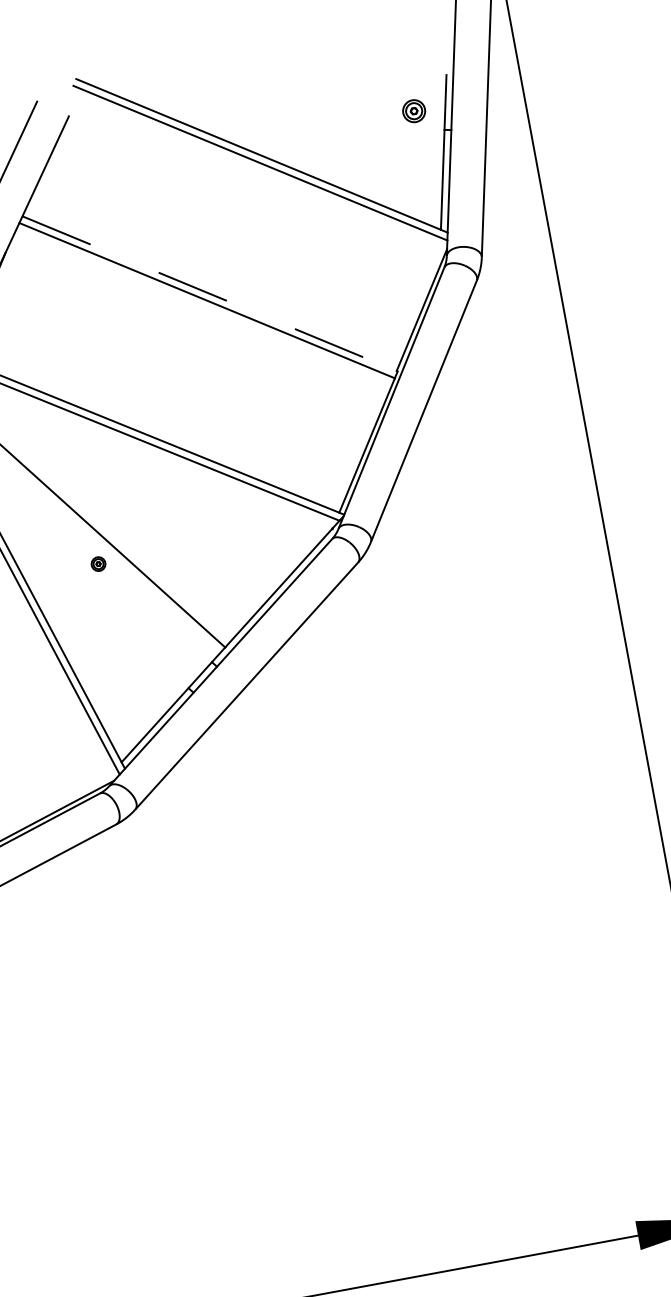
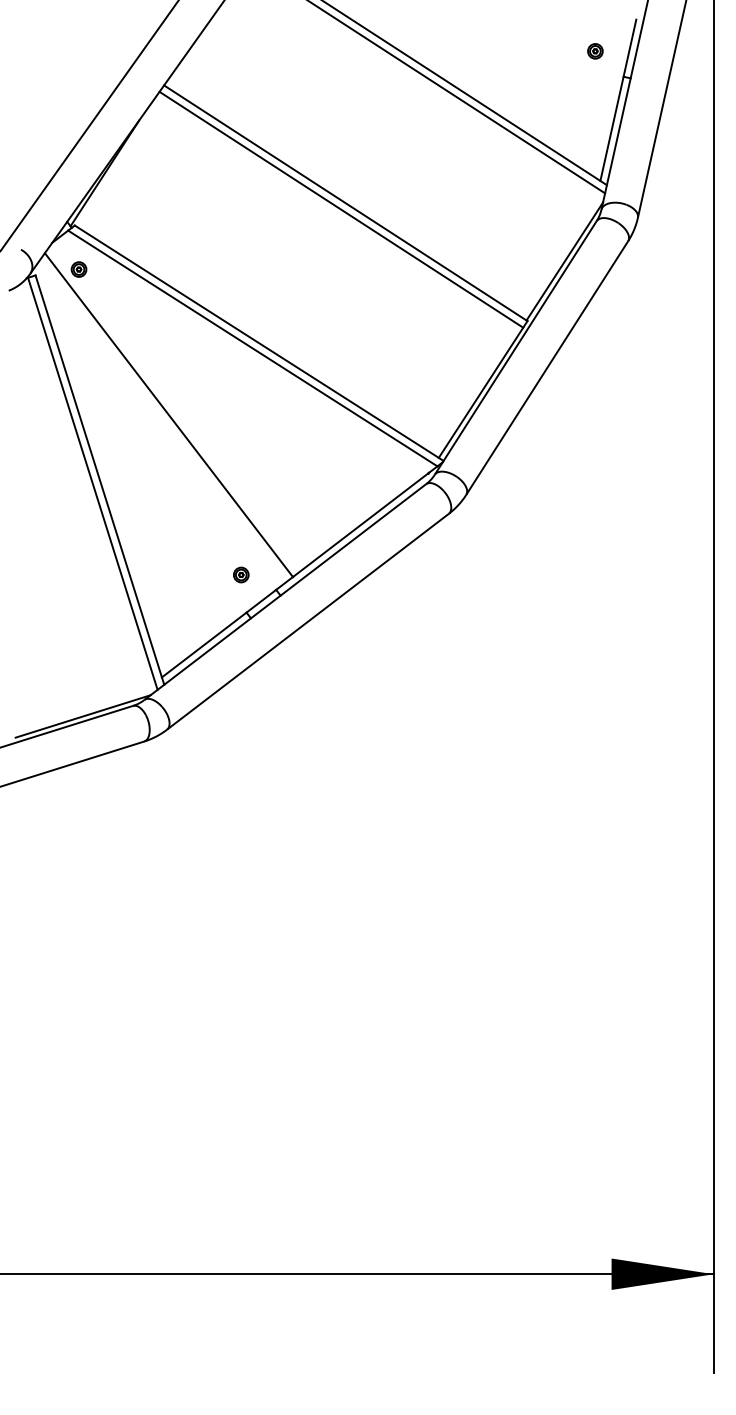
part: (414, 111) -> (595, 51), size x0.62
line: (209, 294) -> (345, 203), dashed -> solid
part: (98, 563) -> (241, 574), moved

